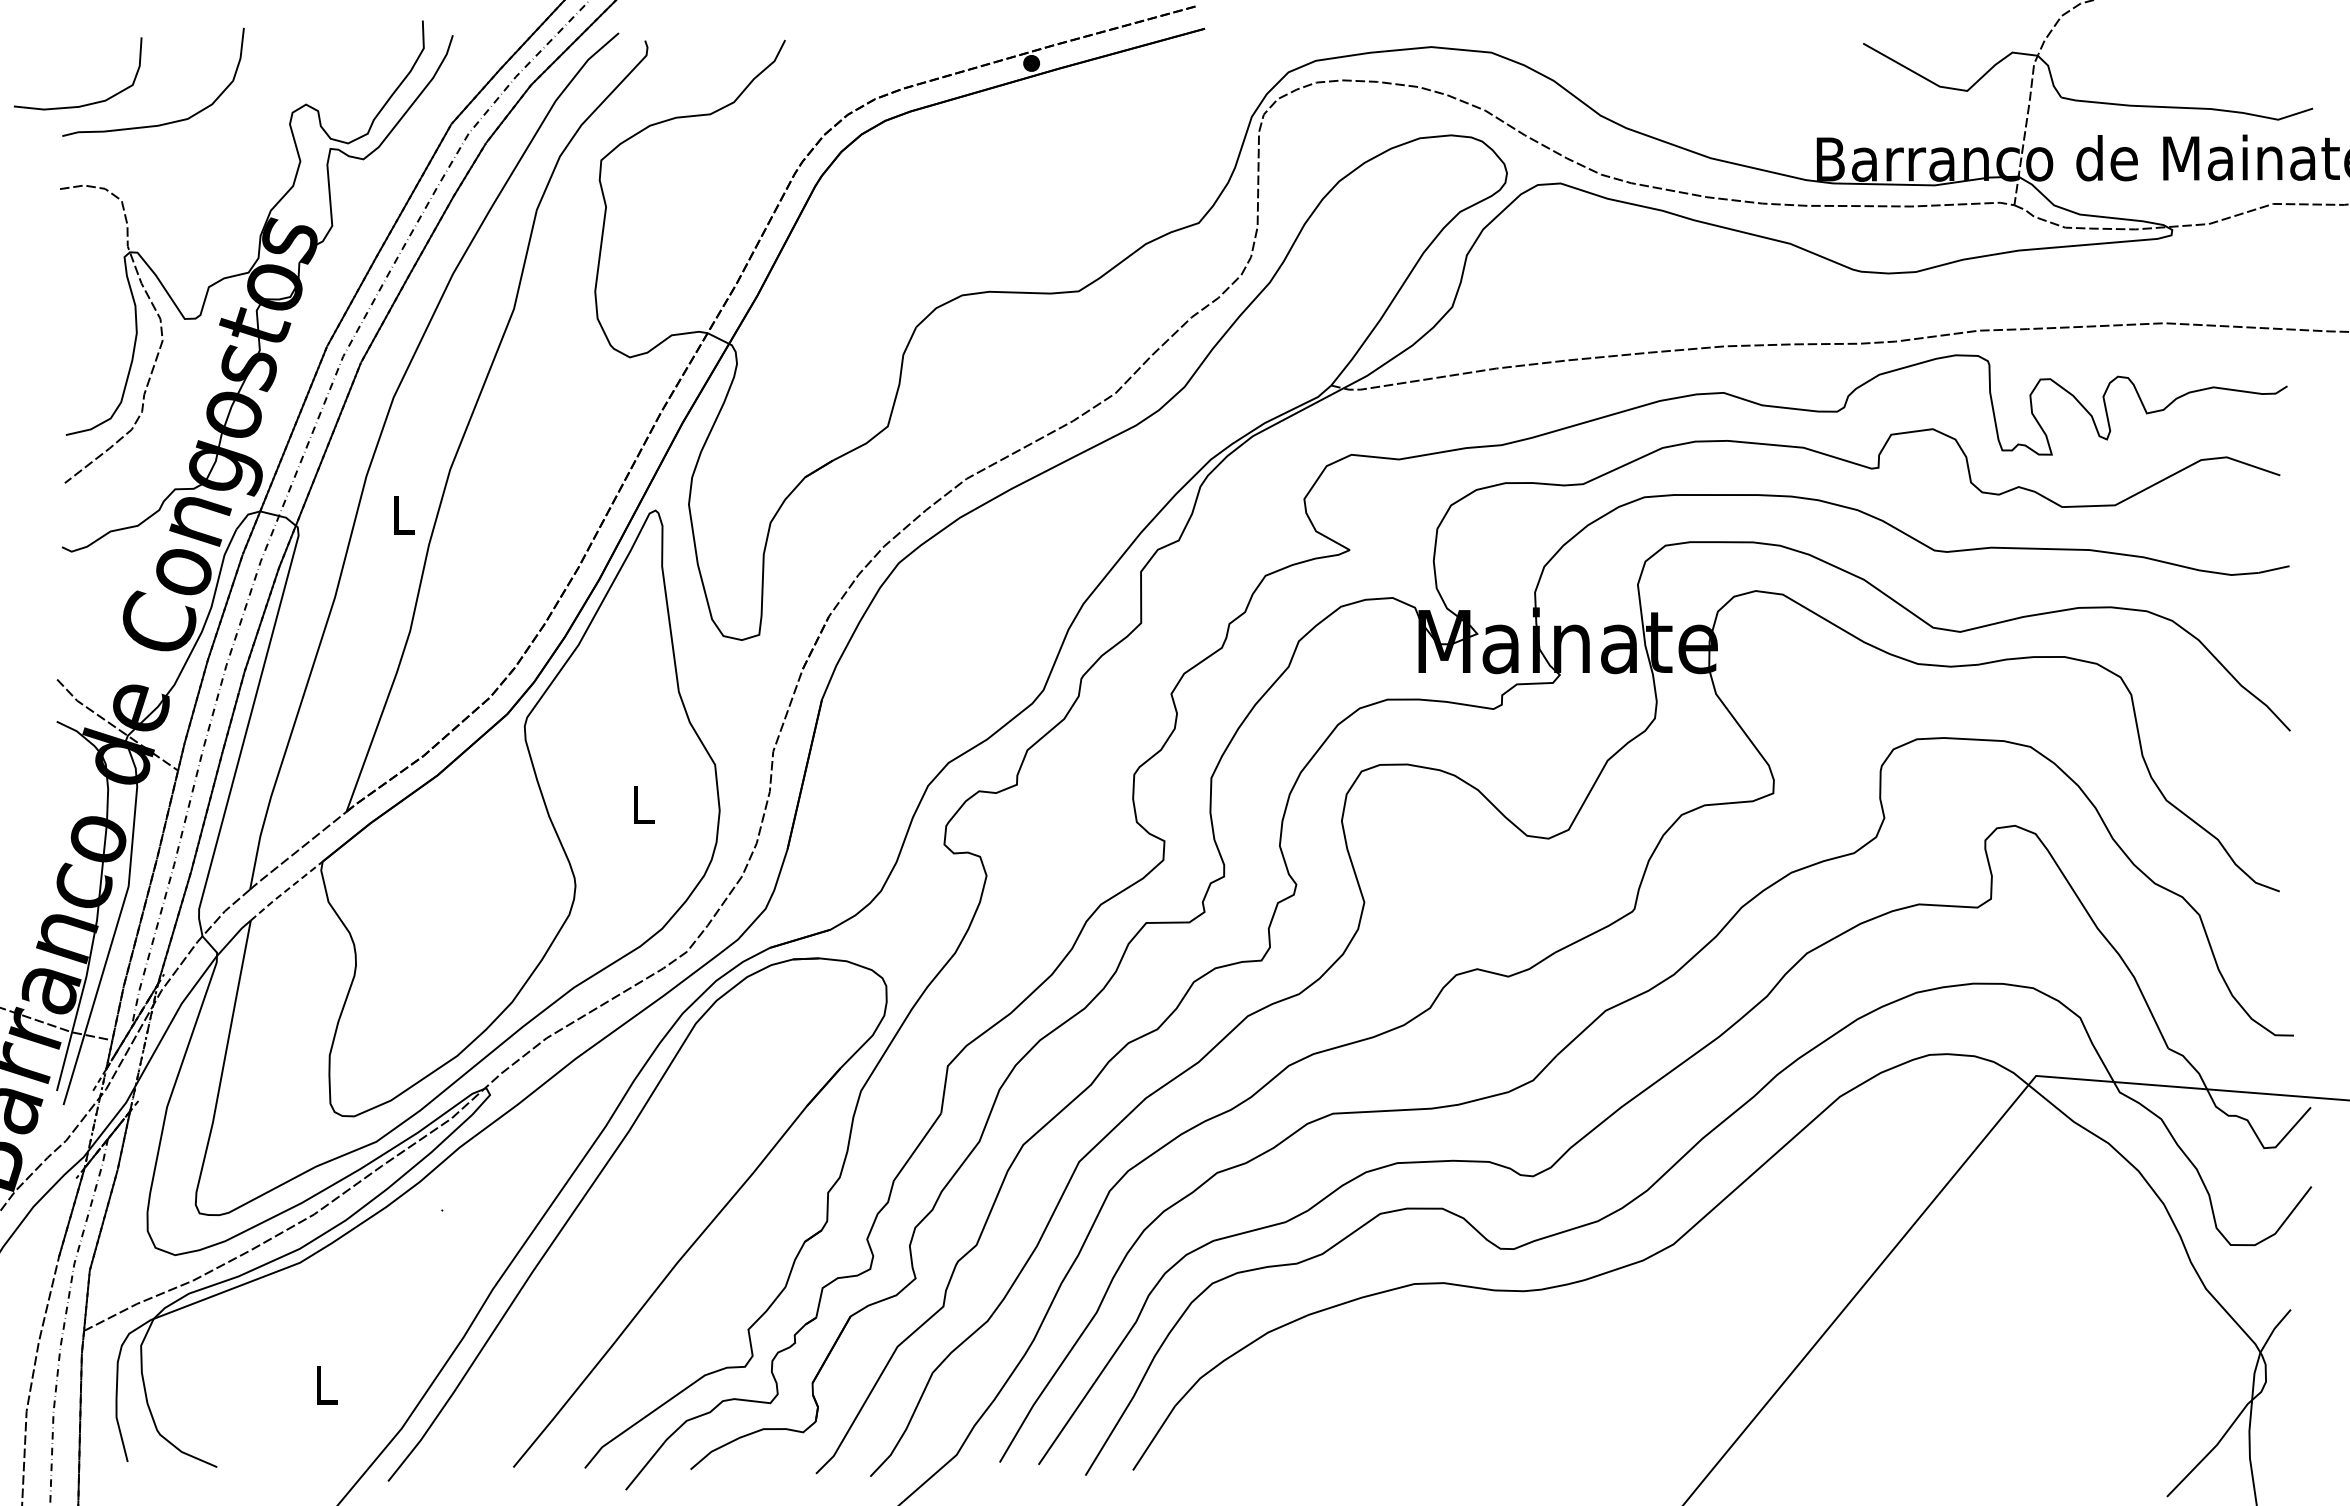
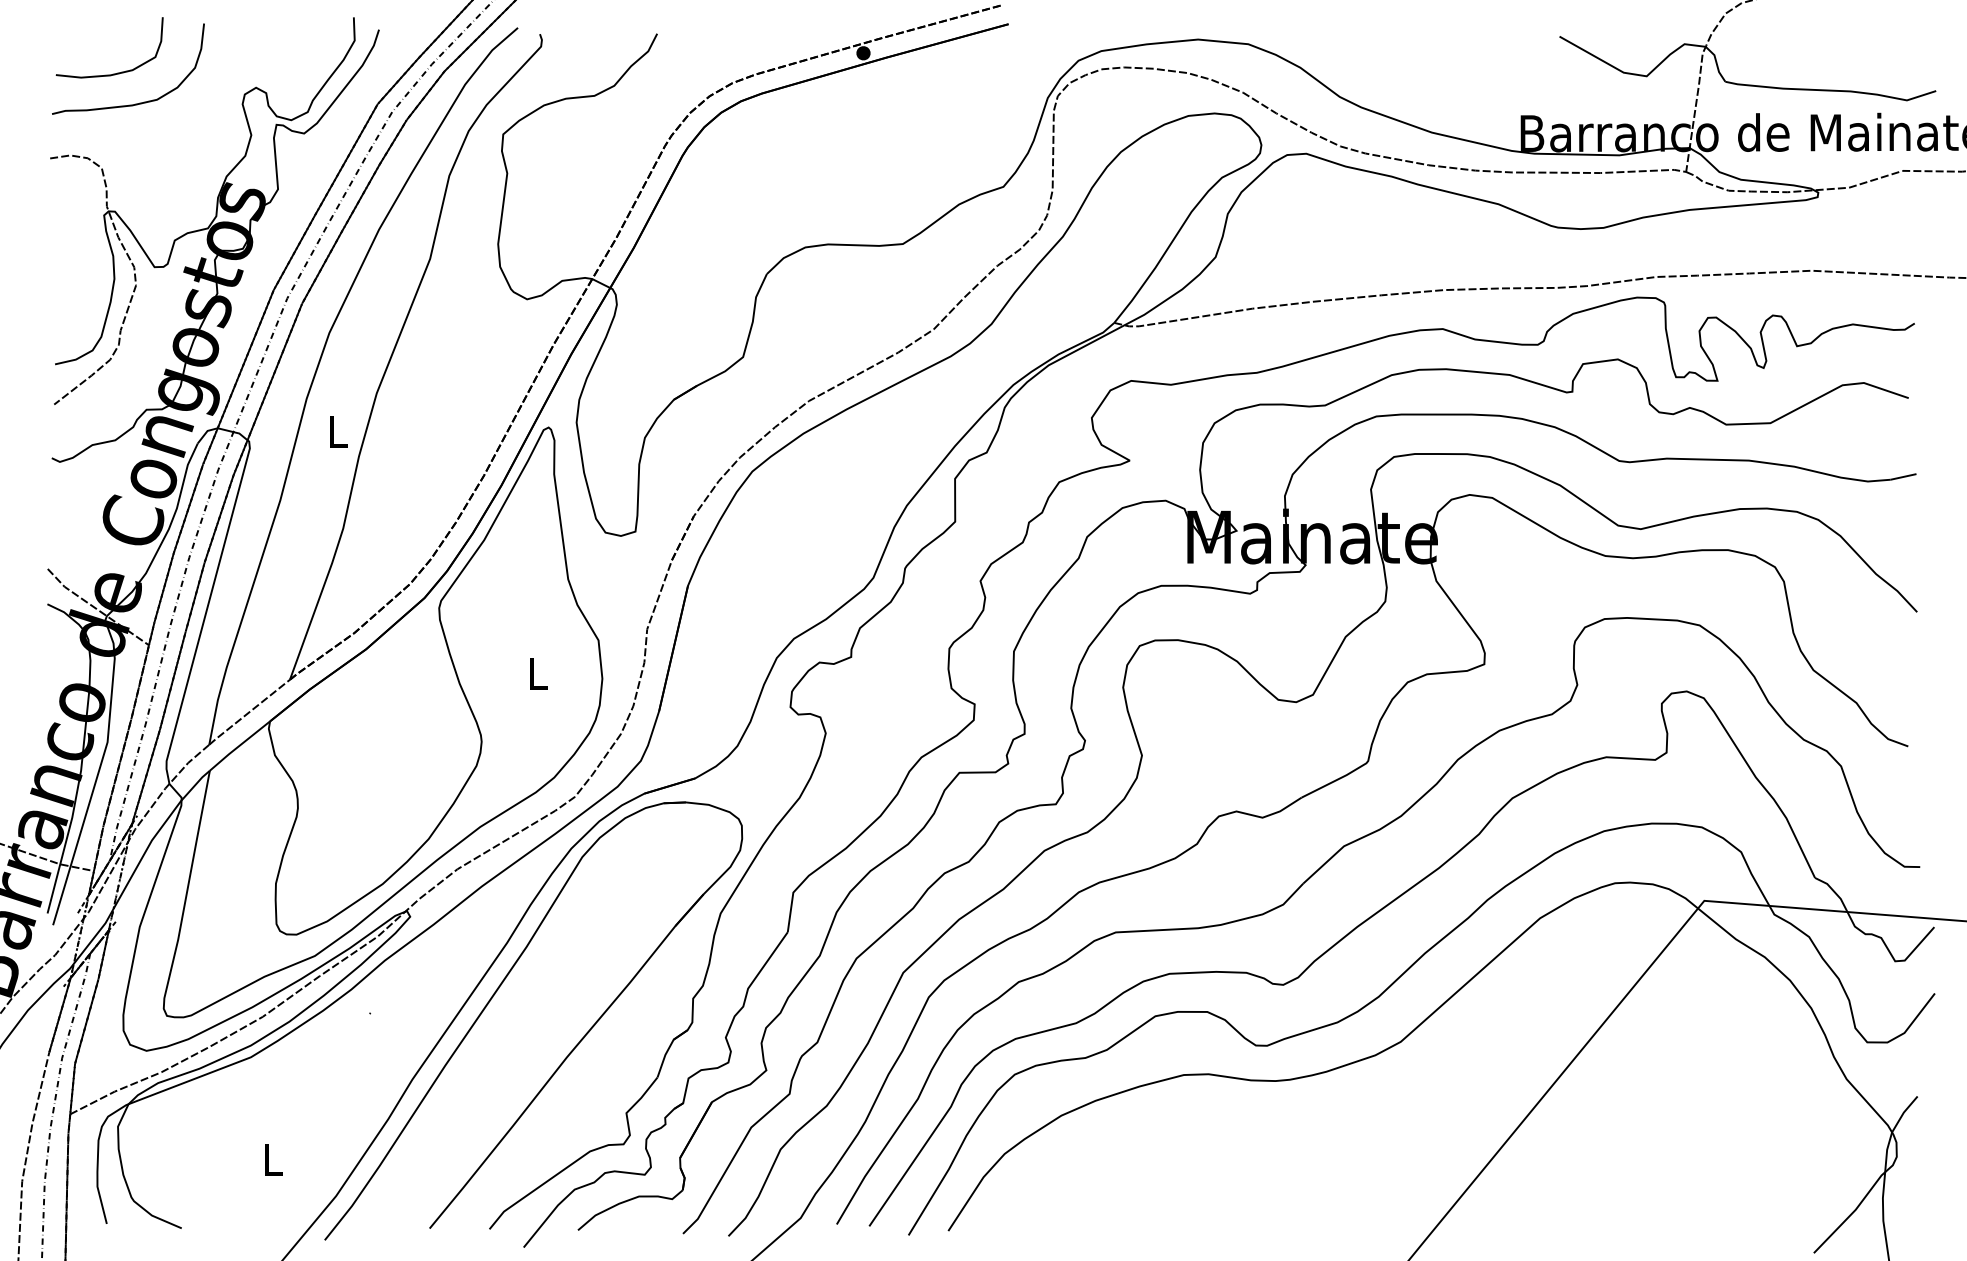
curve: (83, 104) -> (114, 73), moved
line: (286, 890) -> (239, 745), dashed -> solid

